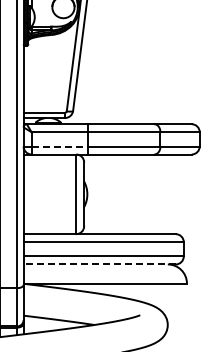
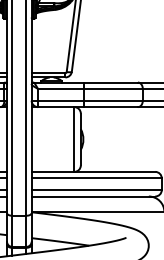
line: (60, 146) -> (61, 100), dashed -> solid
line: (99, 264) -> (93, 196), dashed -> solid

